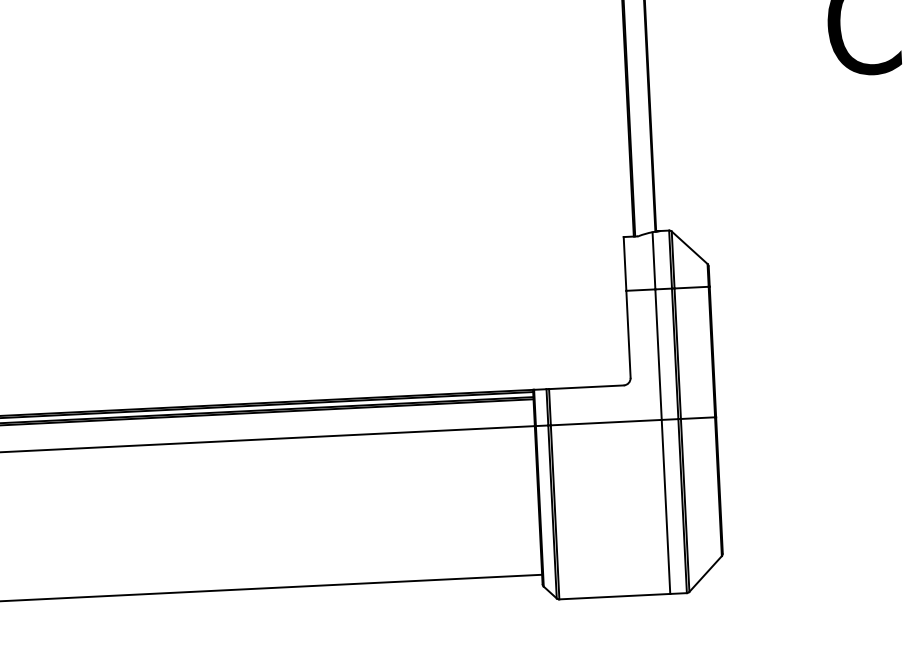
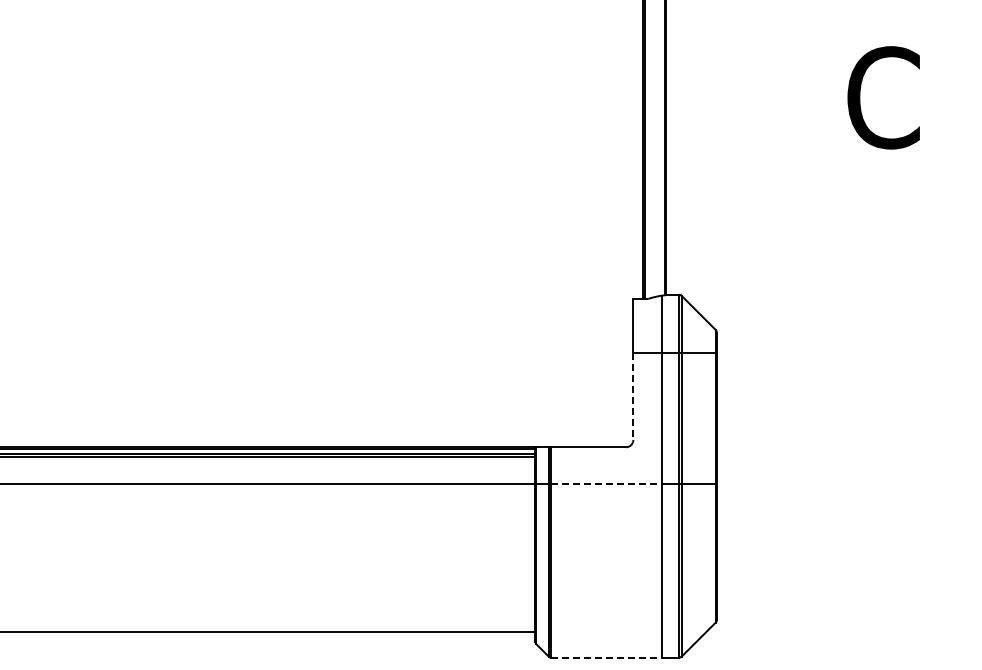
line: (628, 334) -> (633, 396), solid -> dashed
line: (605, 422) -> (606, 483), solid -> dashed
line: (614, 596) -> (606, 657), solid -> dashed

